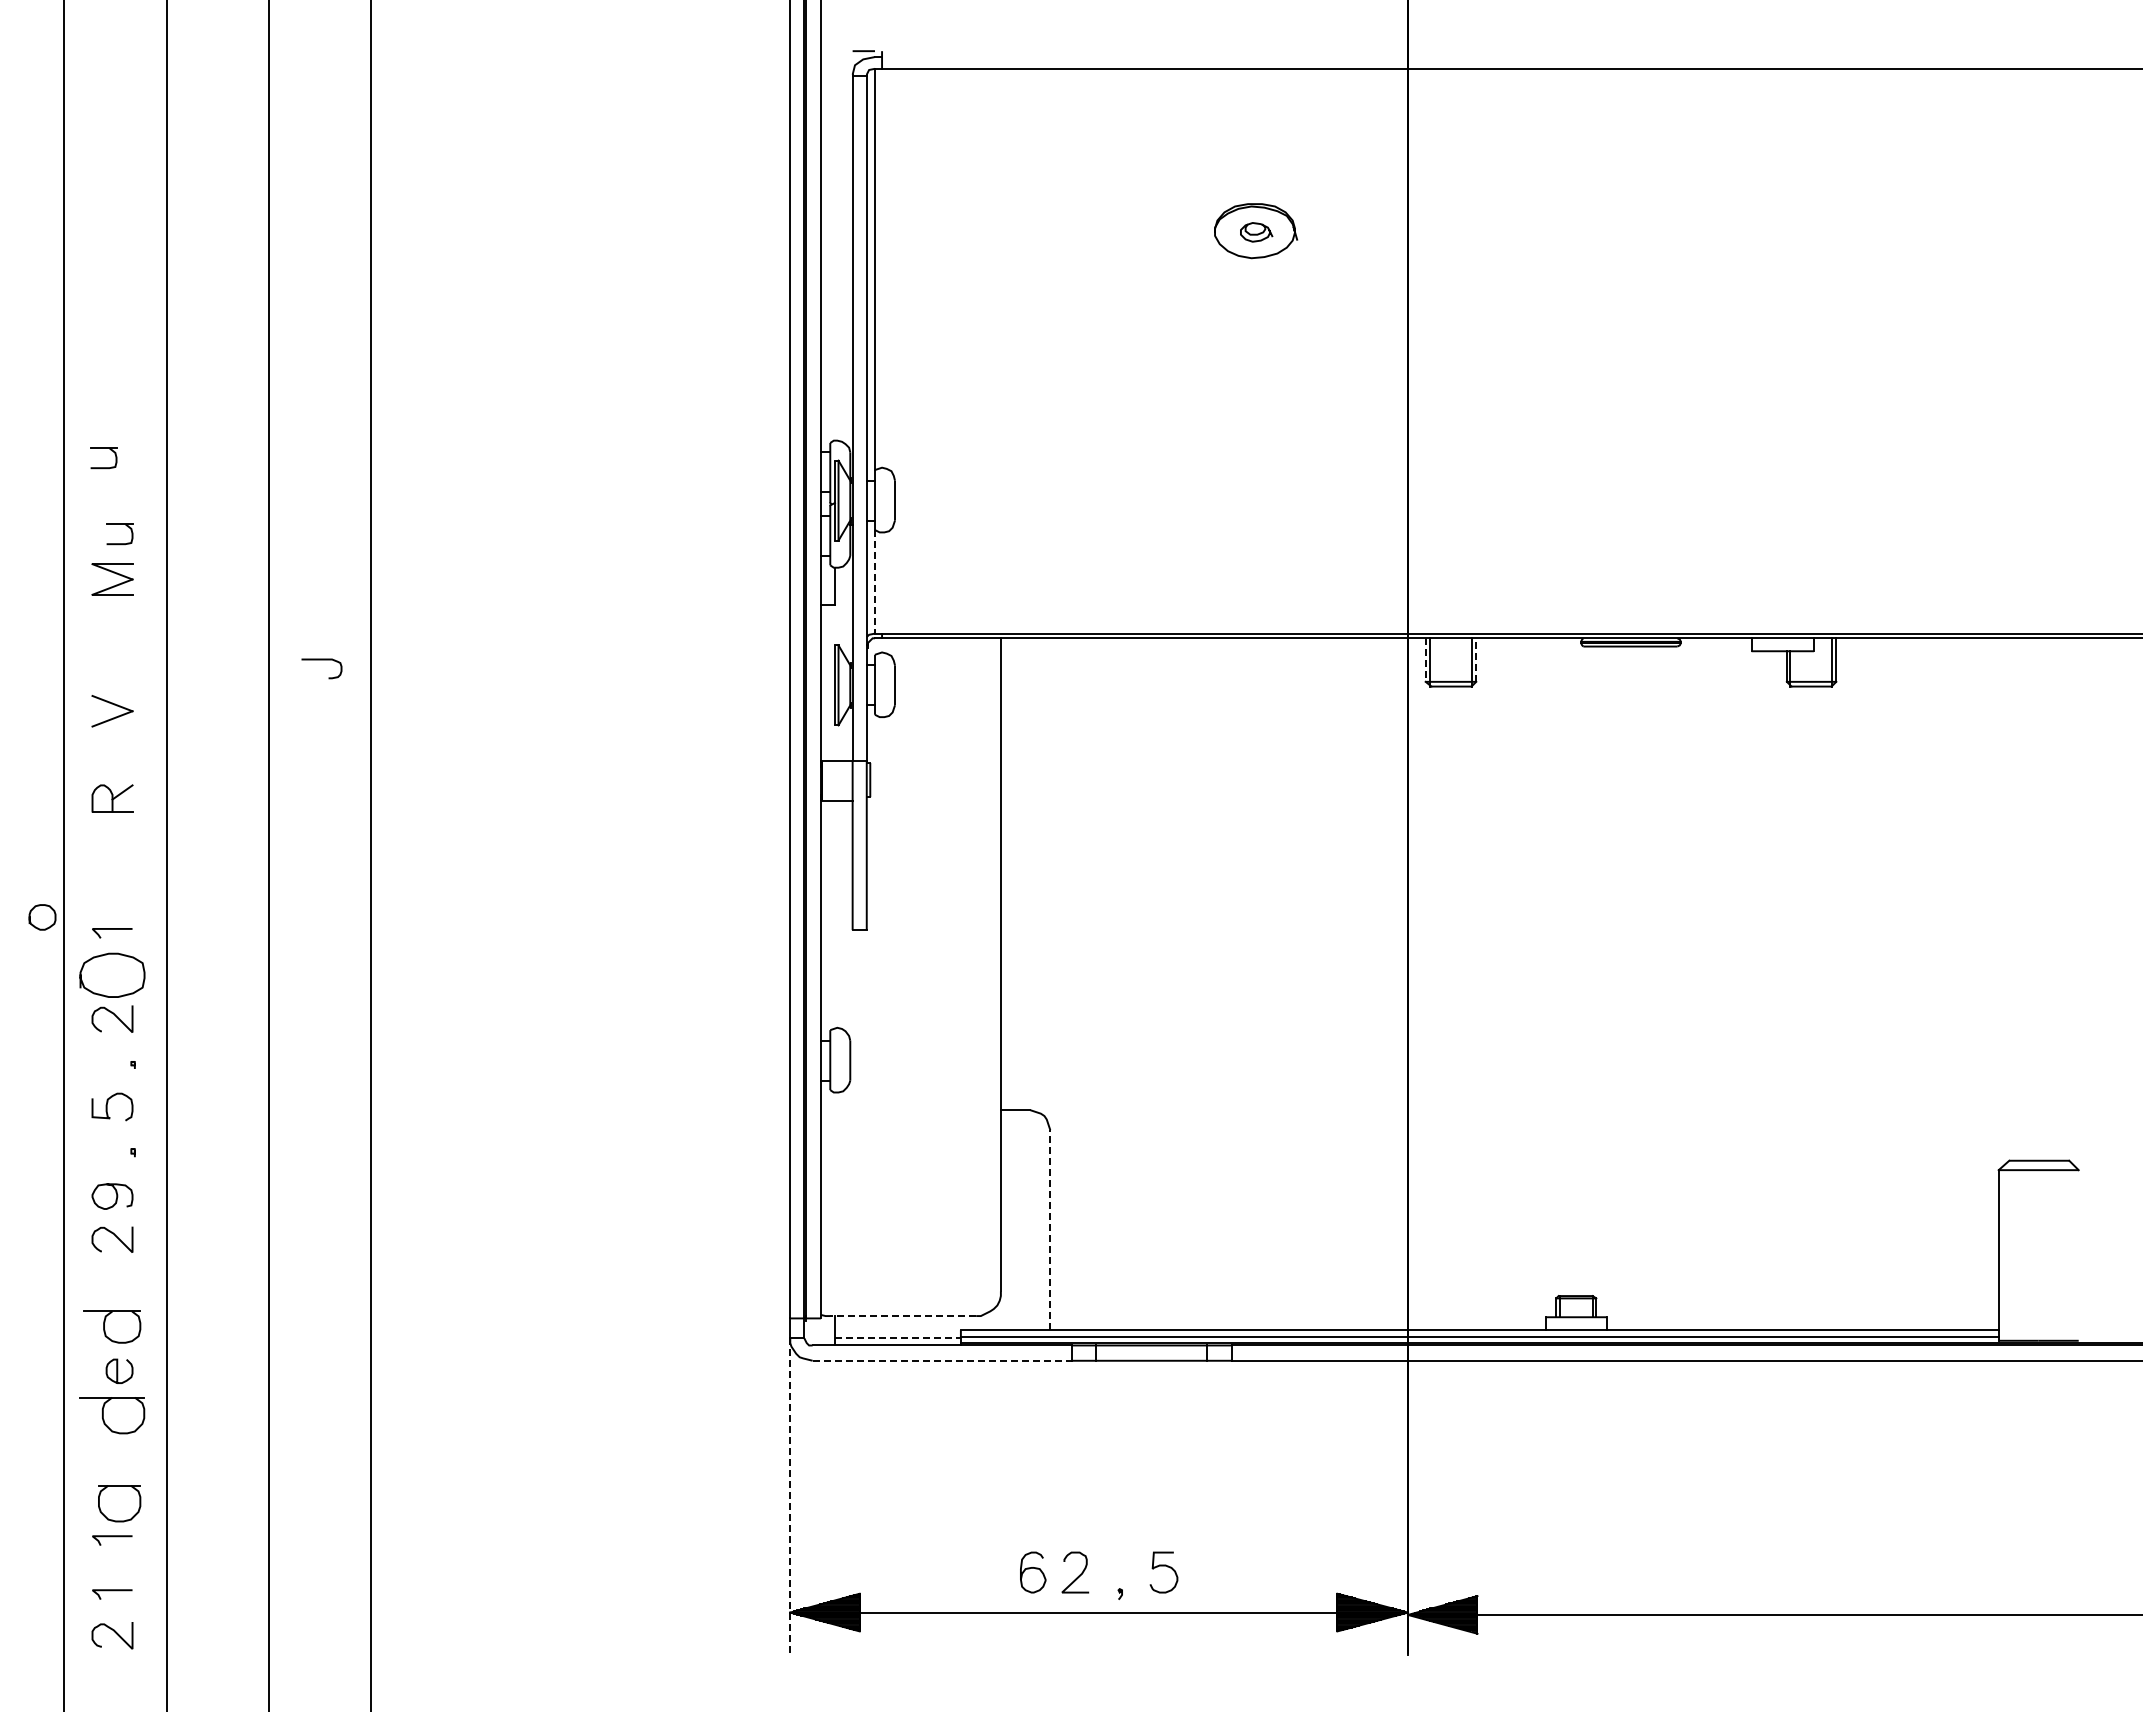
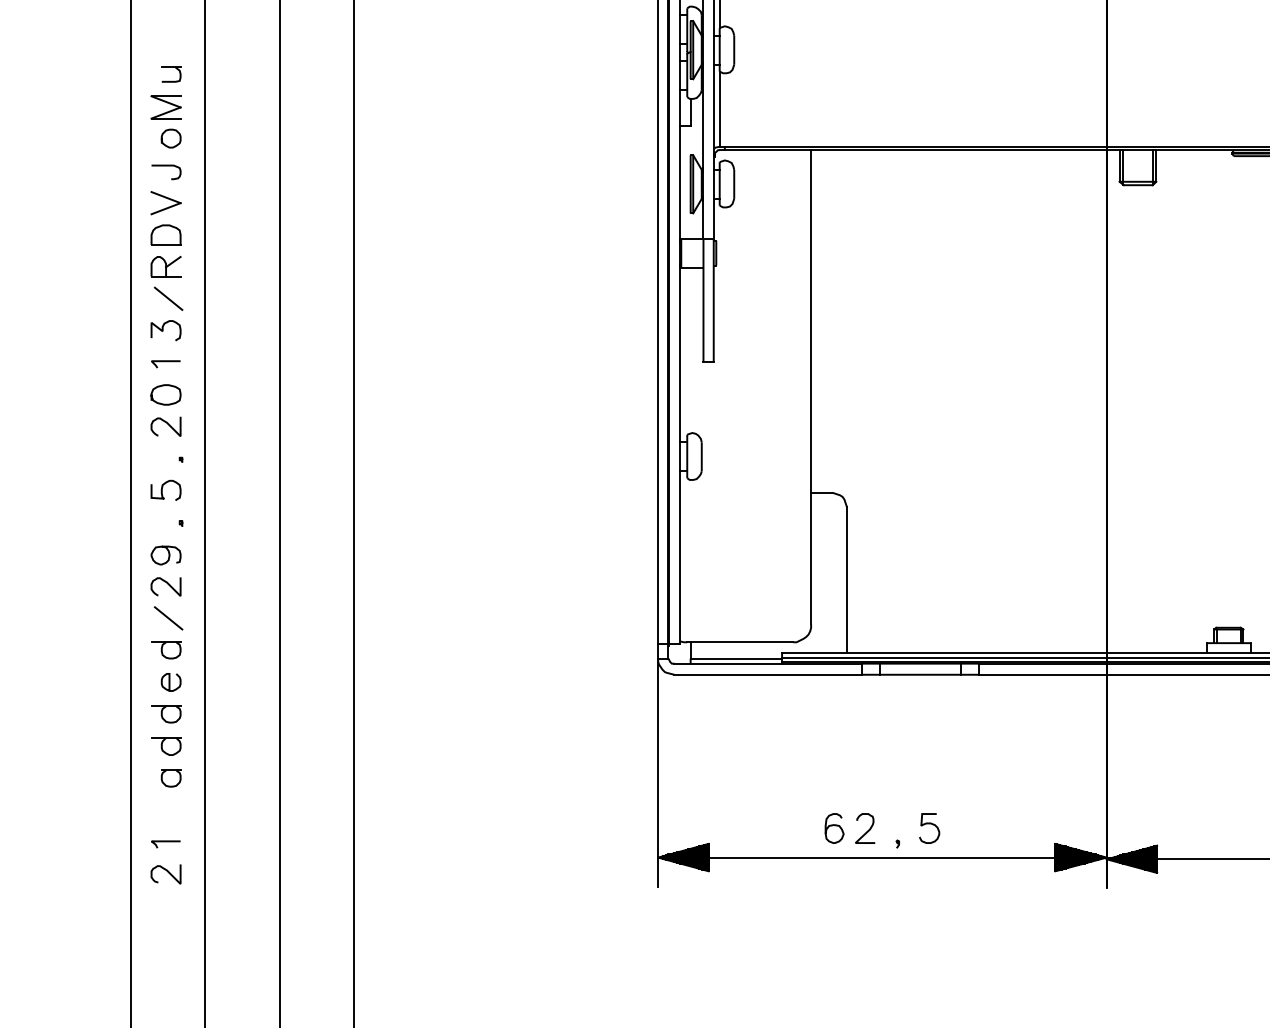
part: (103, 467) -> (159, 26), removed
line: (874, 581) -> (719, 108), dashed -> solid
curve: (321, 660) -> (166, 166), moved
line: (1425, 660) -> (1119, 166), dashed -> solid
line: (1476, 660) -> (1156, 166), dashed -> solid
part: (112, 755) -> (166, 235), added
line: (115, 842) -> (168, 298), added
curve: (108, 886) -> (163, 330), added
part: (42, 917) -> (171, 138), moved
part: (112, 975) -> (166, 395), size x0.62
line: (1050, 1229) -> (847, 579), dashed -> solid
line: (115, 1282) -> (168, 617), added
line: (903, 1316) -> (740, 642), dashed -> solid
part: (112, 1327) -> (166, 650), size x0.71
line: (897, 1338) -> (736, 658), dashed -> solid
line: (942, 1360) -> (768, 674), dashed -> solid
part: (112, 1415) -> (166, 714), size x0.62
part: (112, 1459) -> (166, 746), added
line: (790, 1496) -> (658, 773), dashed -> solid
part: (119, 1503) -> (171, 778), size x0.62
curve: (112, 1537) -> (166, 803), removed

